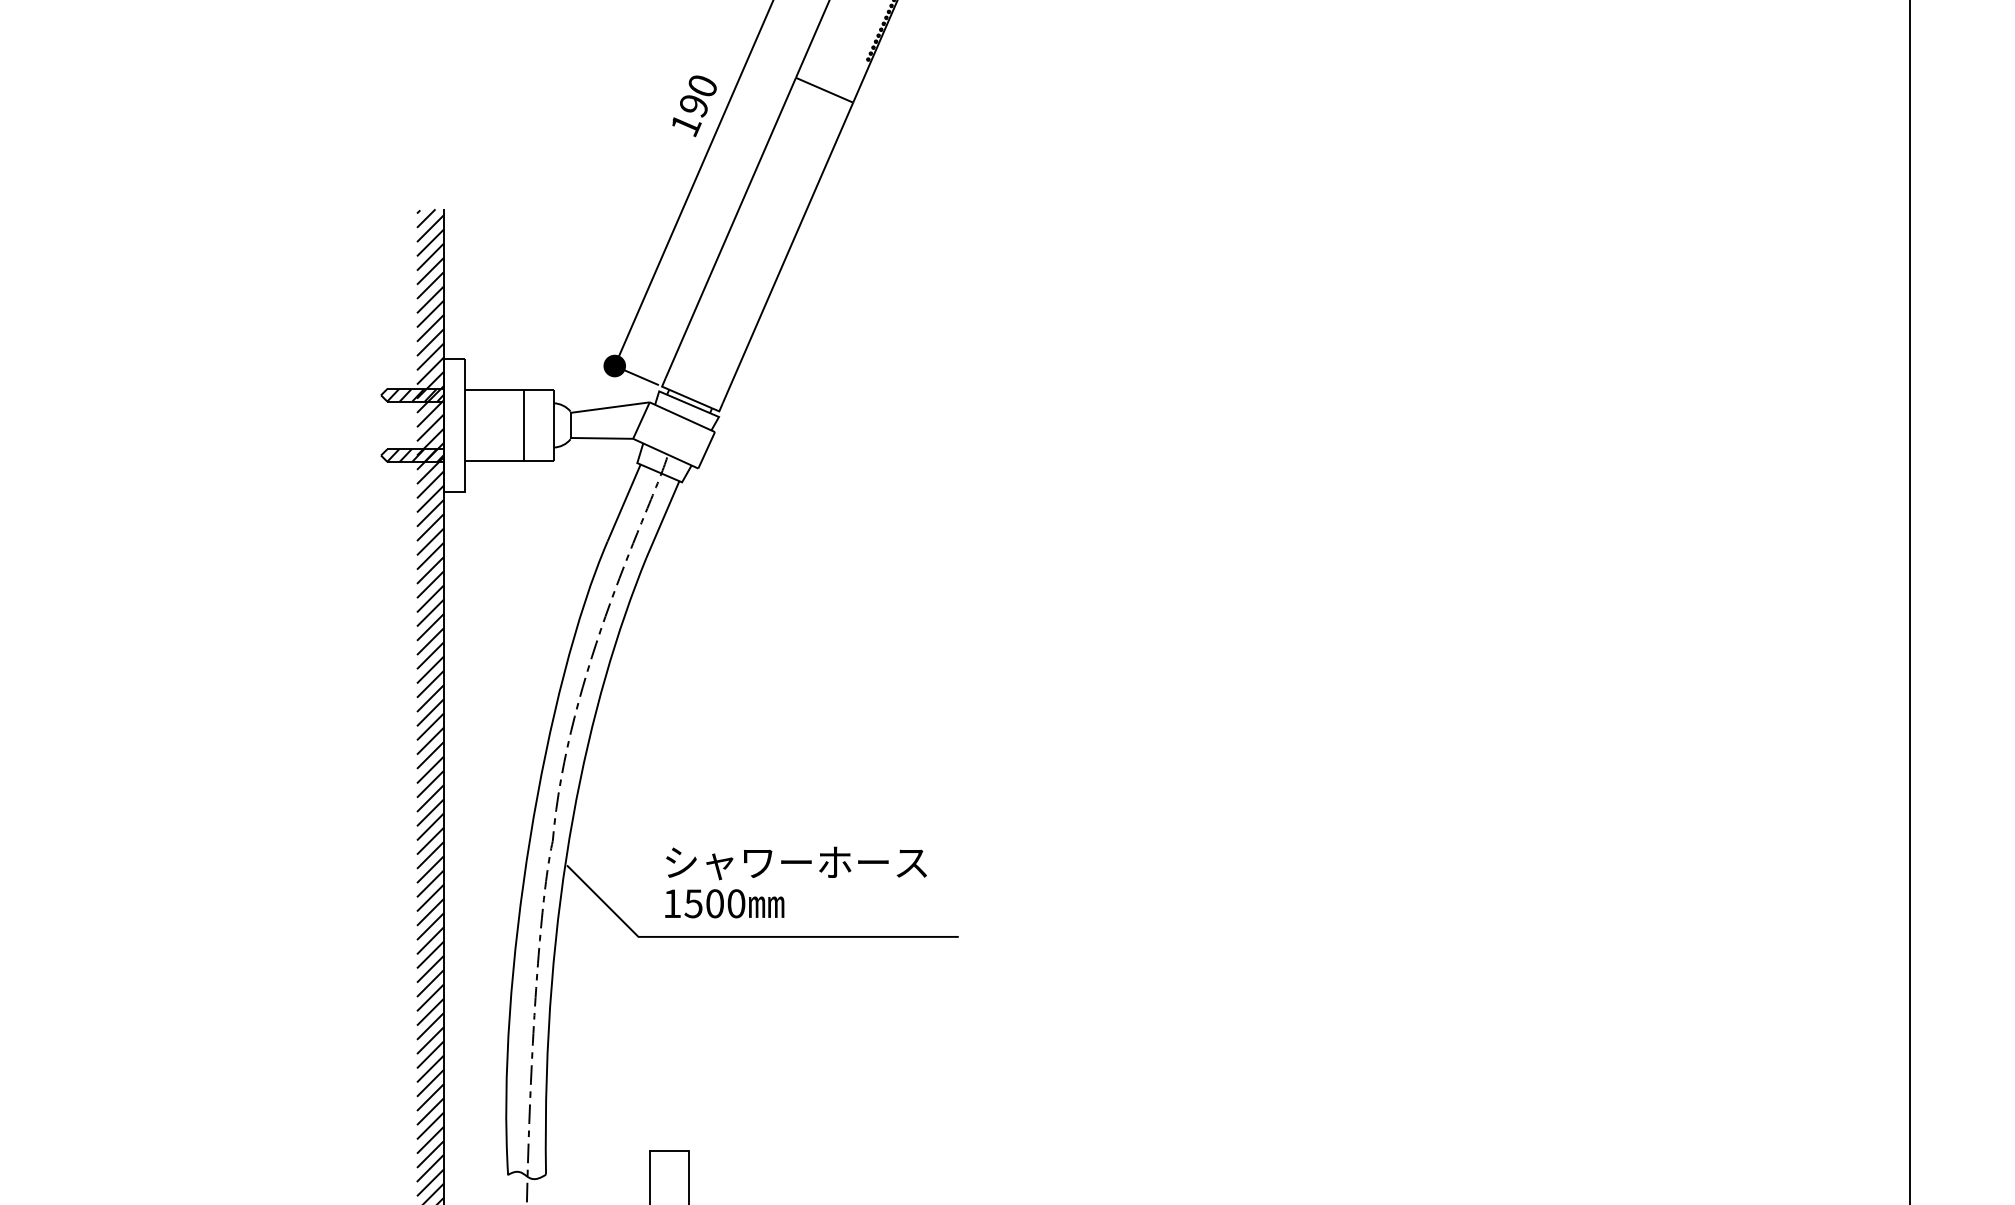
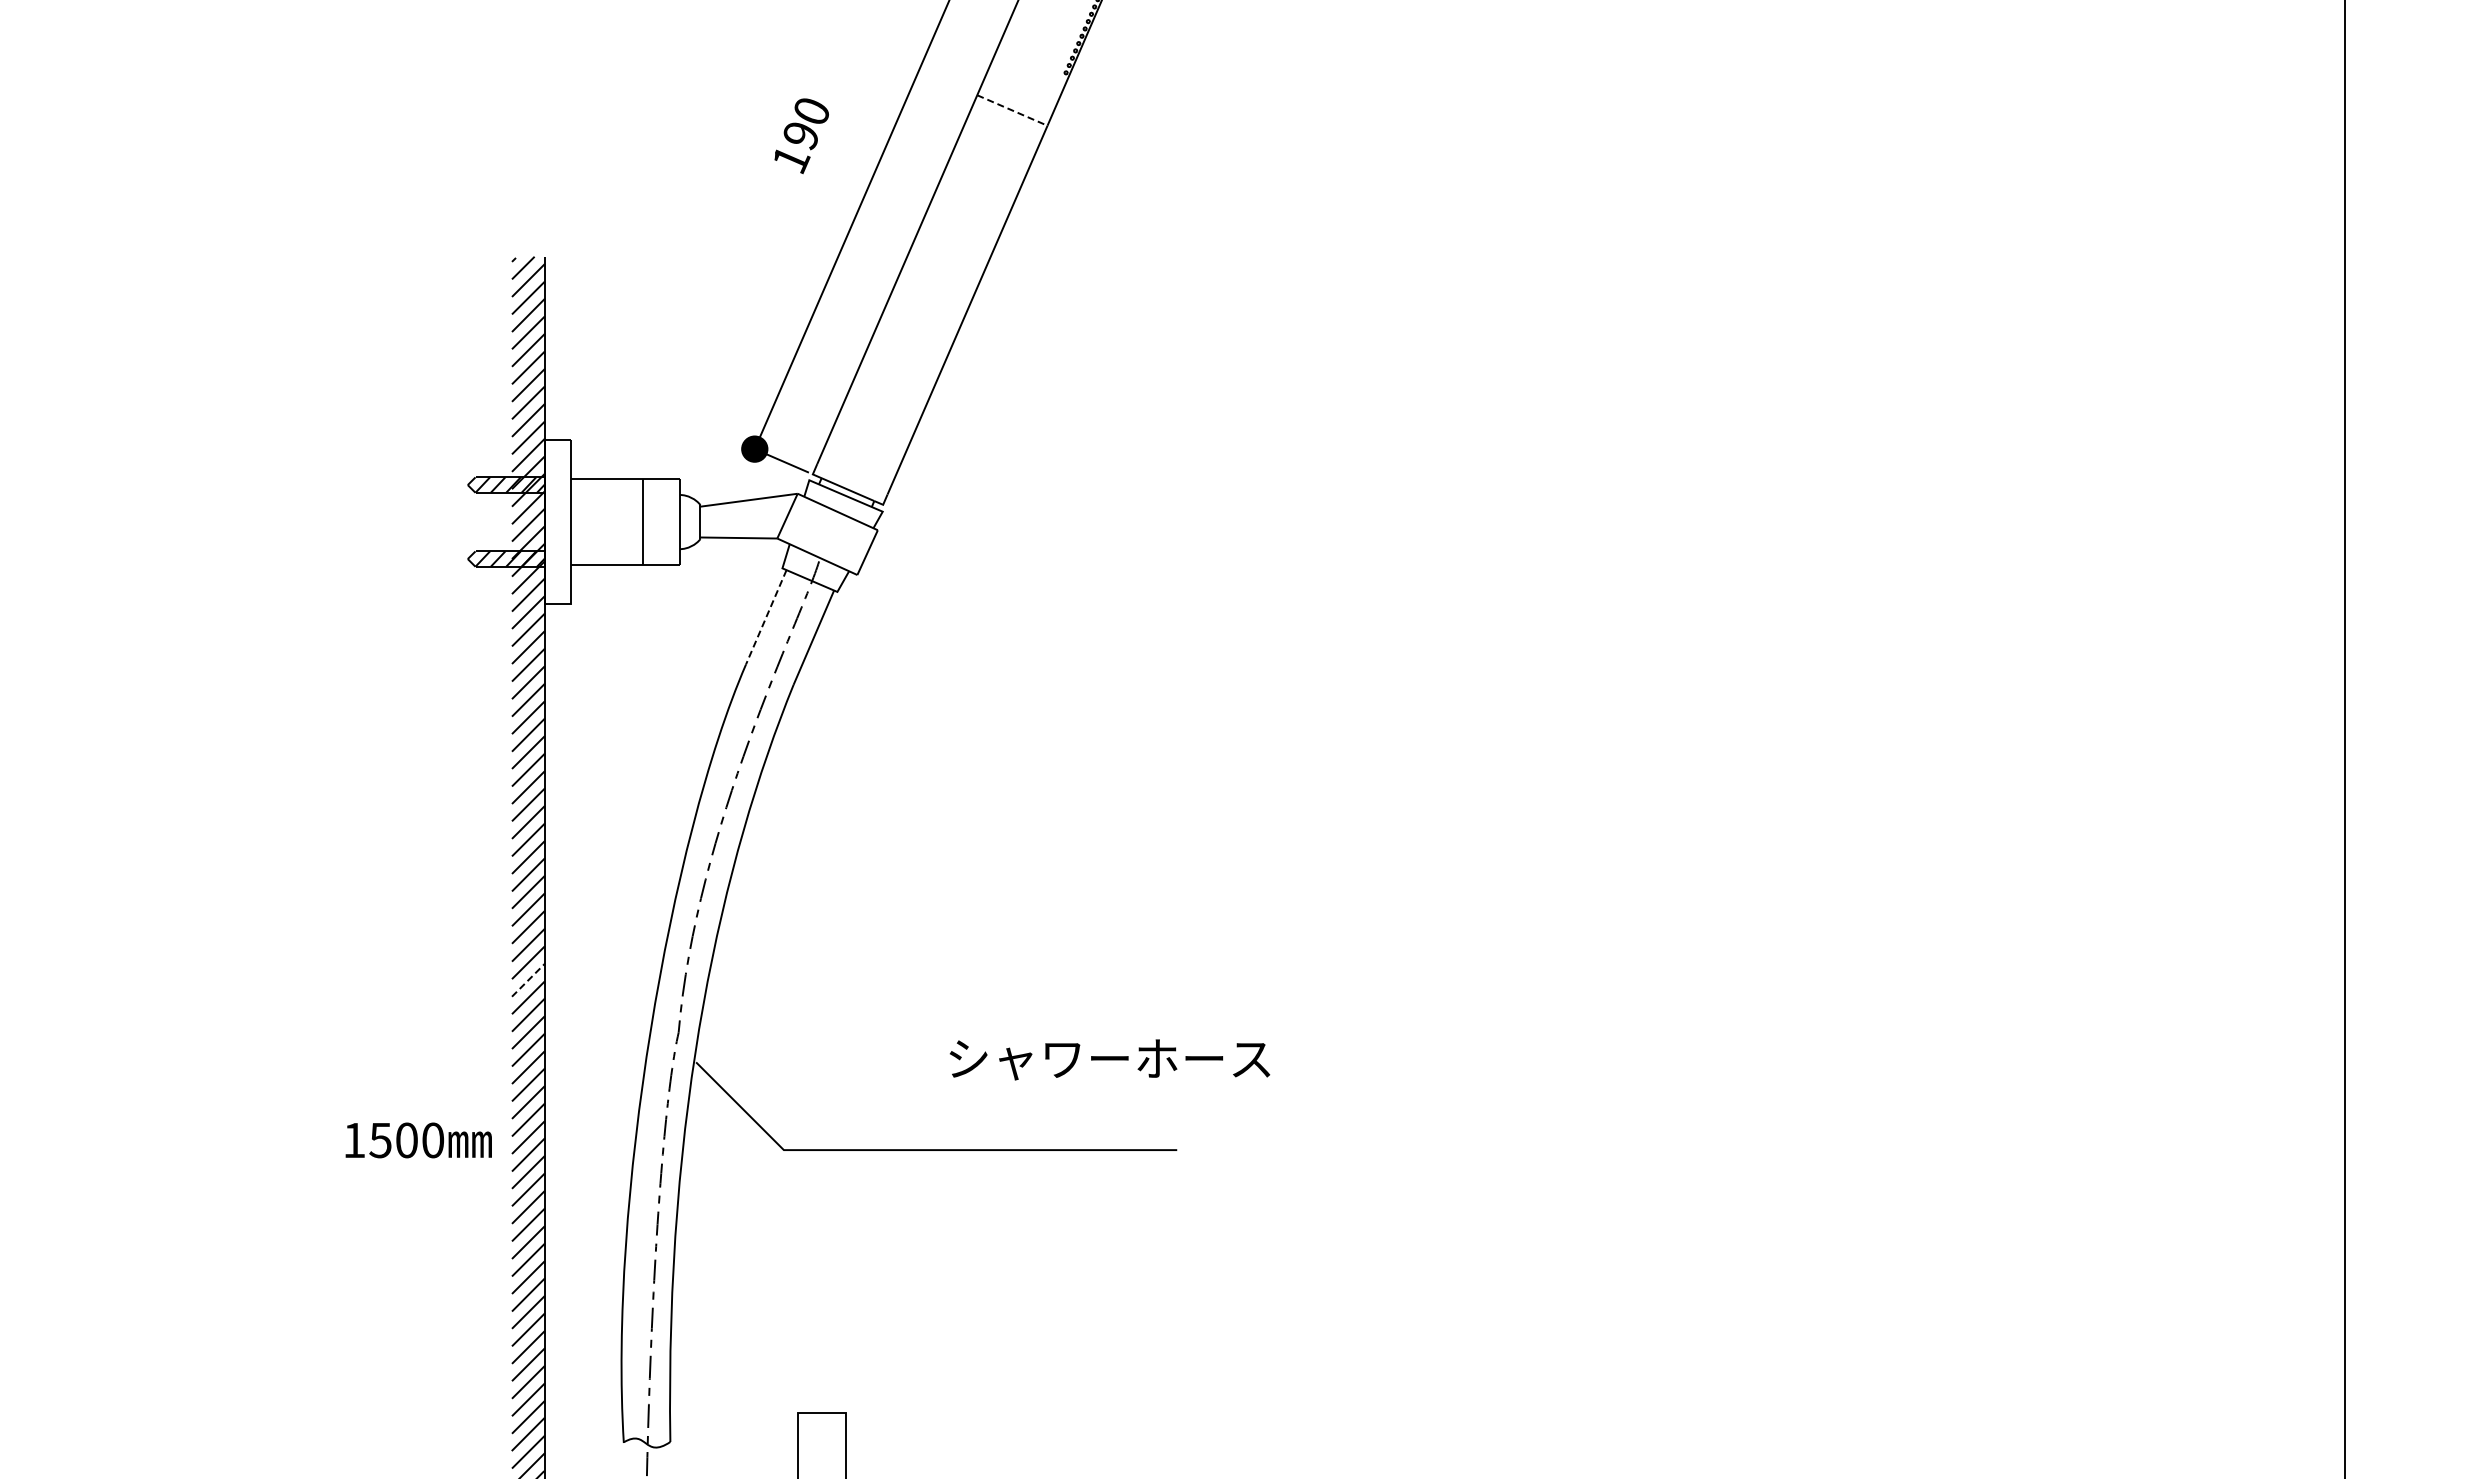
line: (824, 90) -> (1012, 110), solid -> dashed
text: (694, 106) -> (801, 136), moved
line: (624, 503) -> (766, 617), solid -> dashed
line: (430, 797) -> (528, 979), solid -> dashed
text: (796, 863) -> (1109, 1059), moved
text: (724, 903) -> (418, 1140), moved

